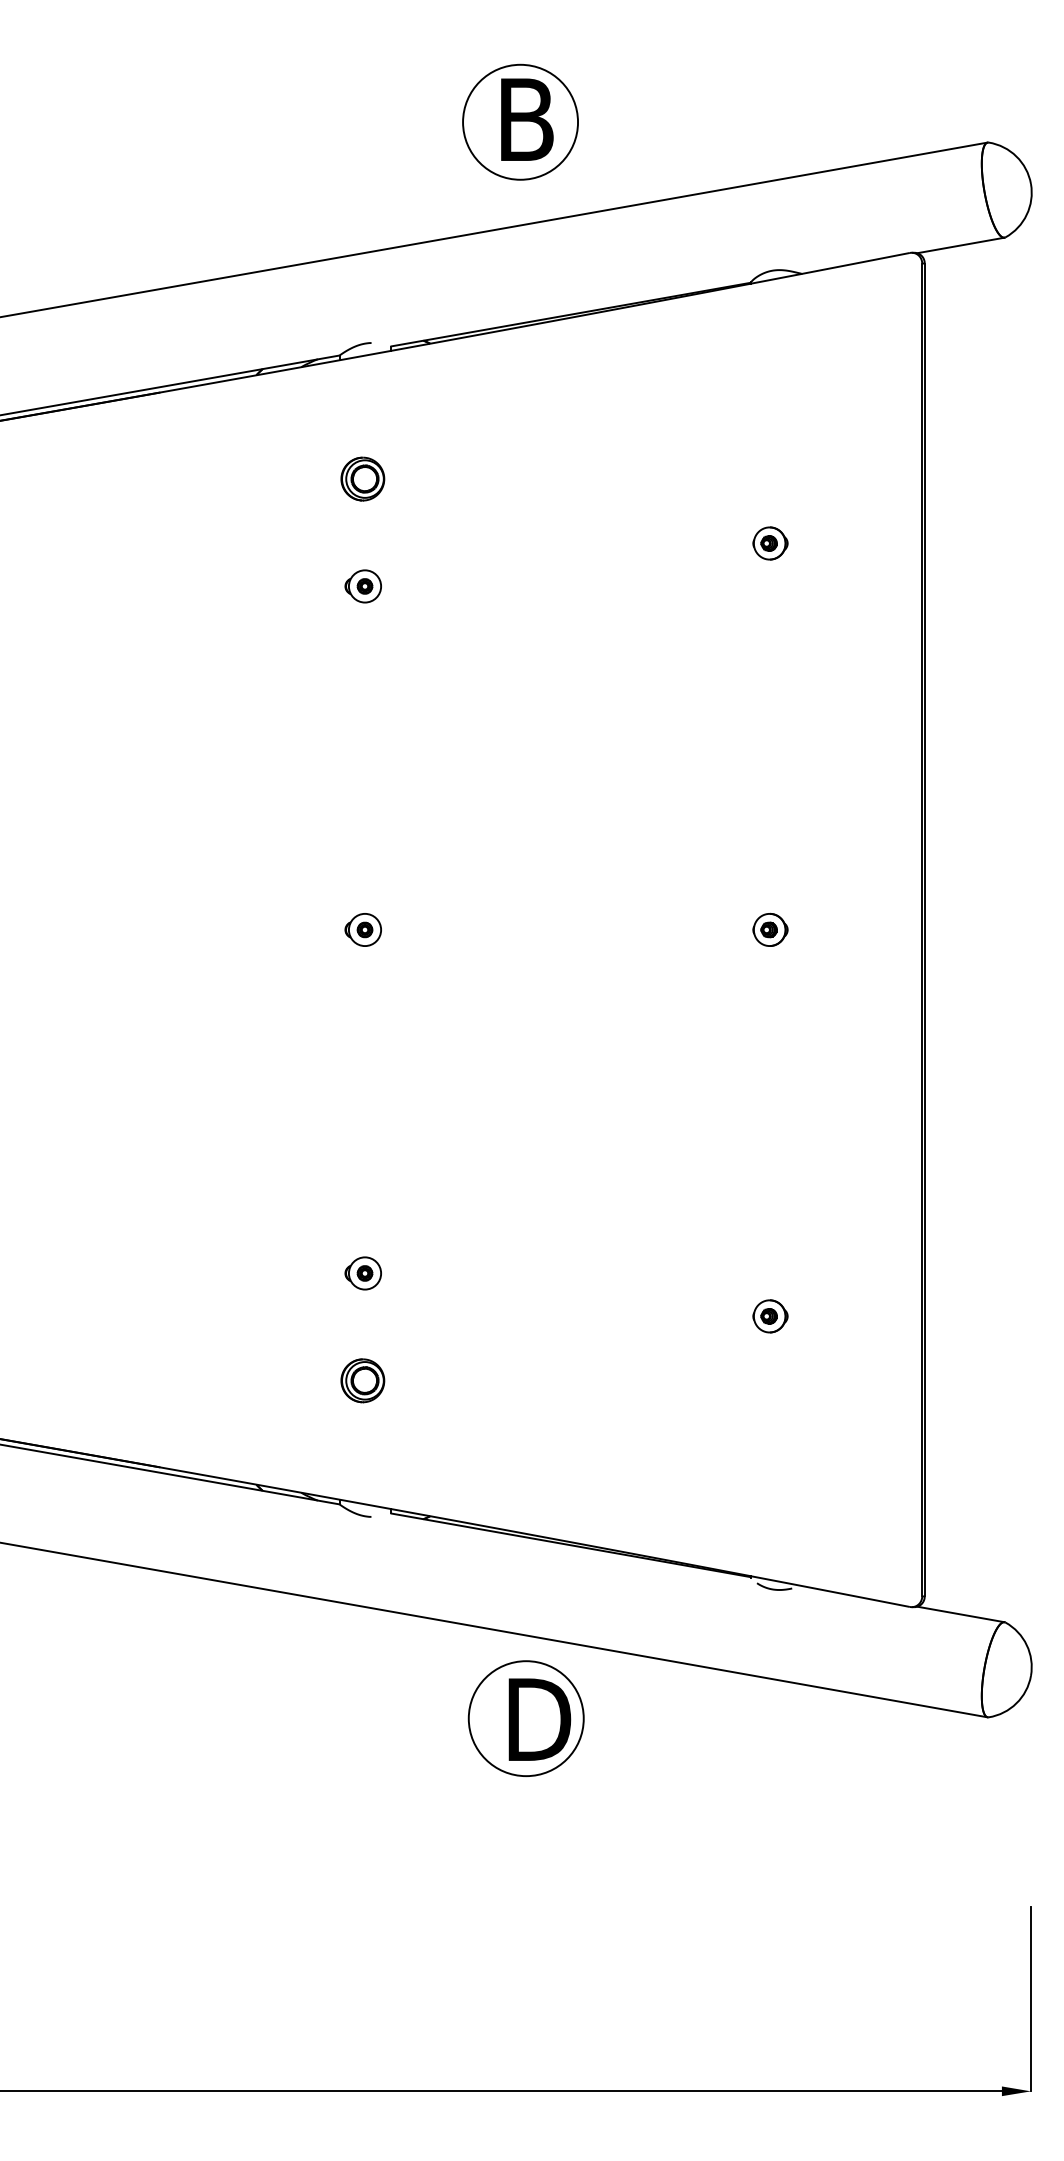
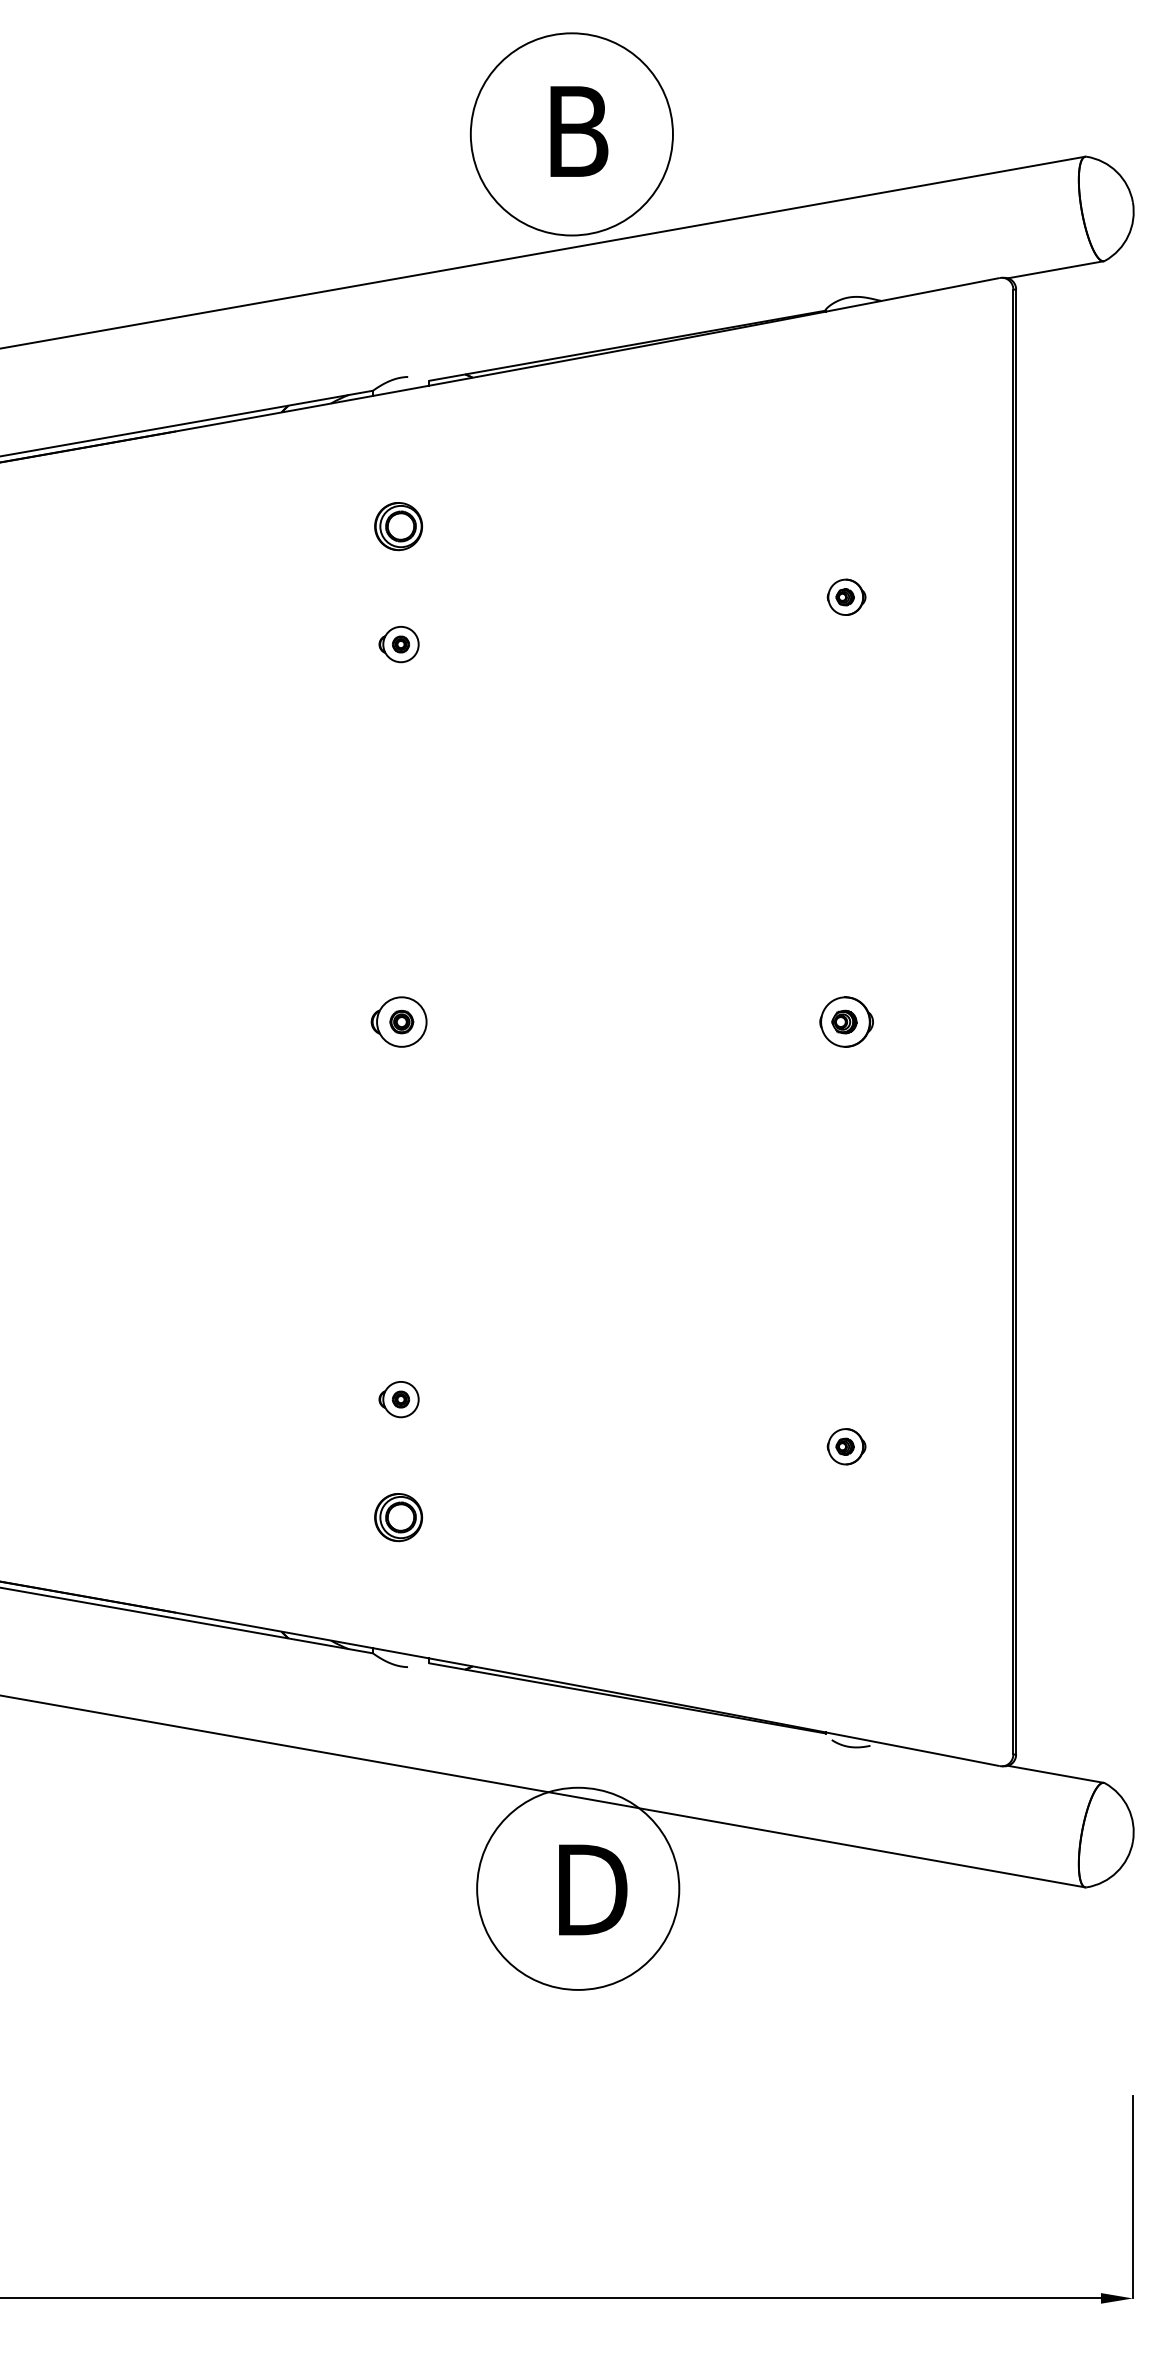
circle: (520, 122) -> (571, 134), size x1.6
part: (362, 929) -> (398, 1021), size x1.4
part: (770, 929) -> (846, 1021), size x1.4
circle: (526, 1718) -> (578, 1888), size x1.6

